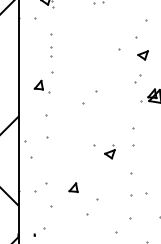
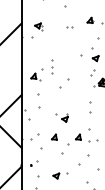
part: (51, 45) -> (52, 66), moved
part: (103, 151) -> (61, 117), moved
part: (114, 186) -> (78, 136), added

